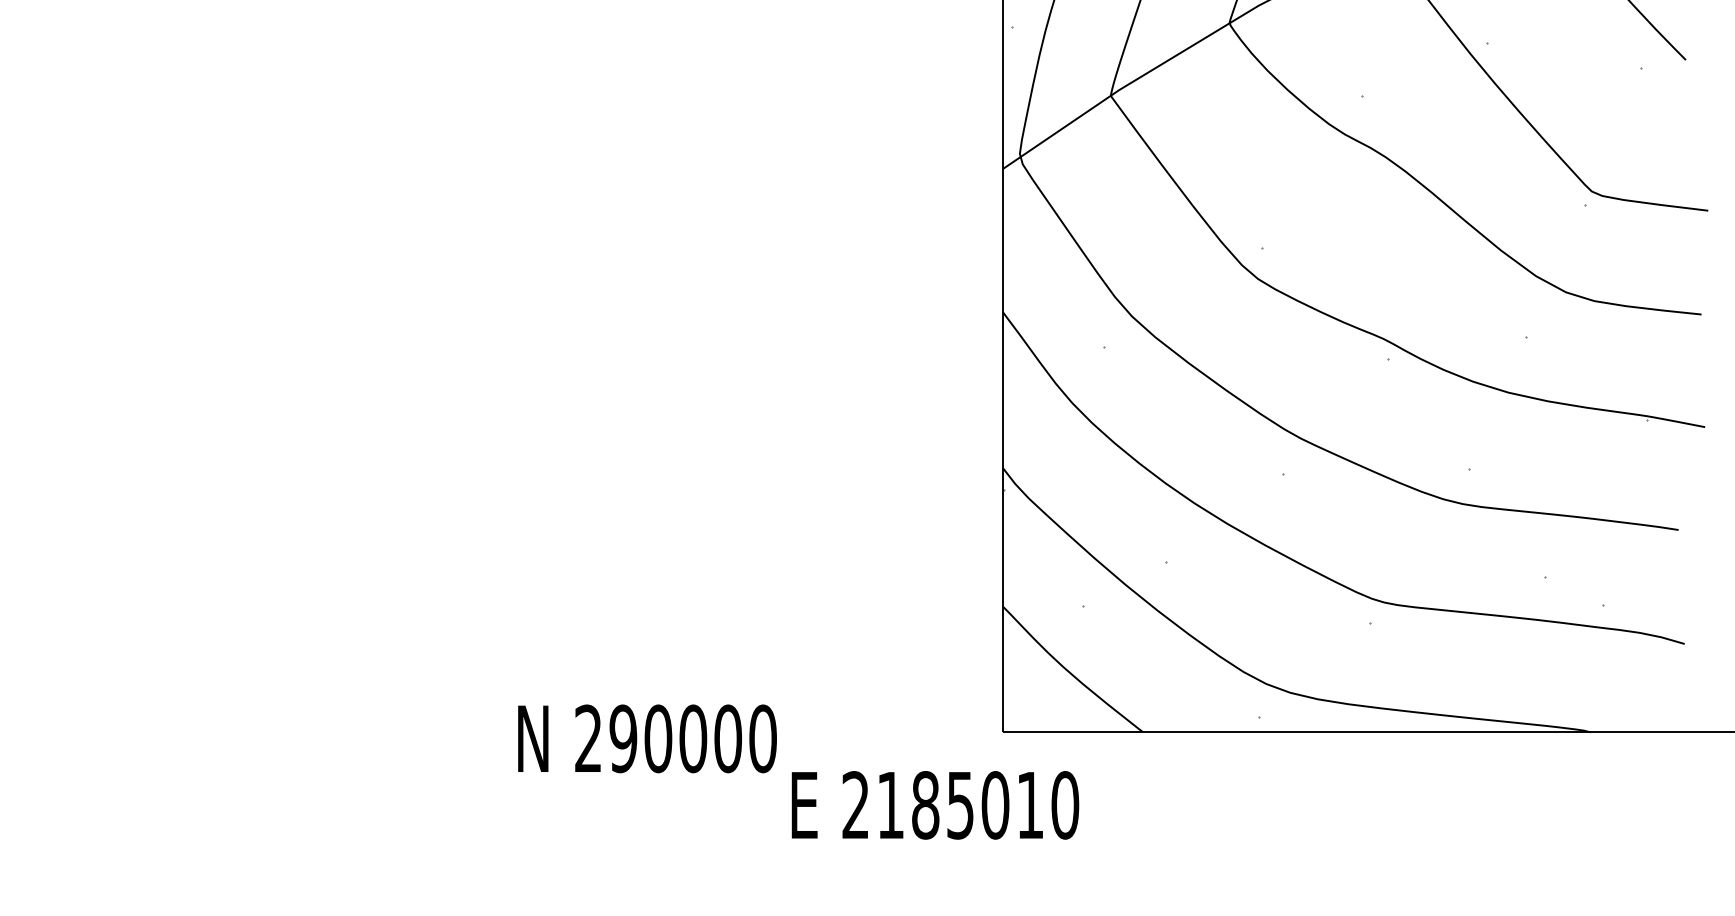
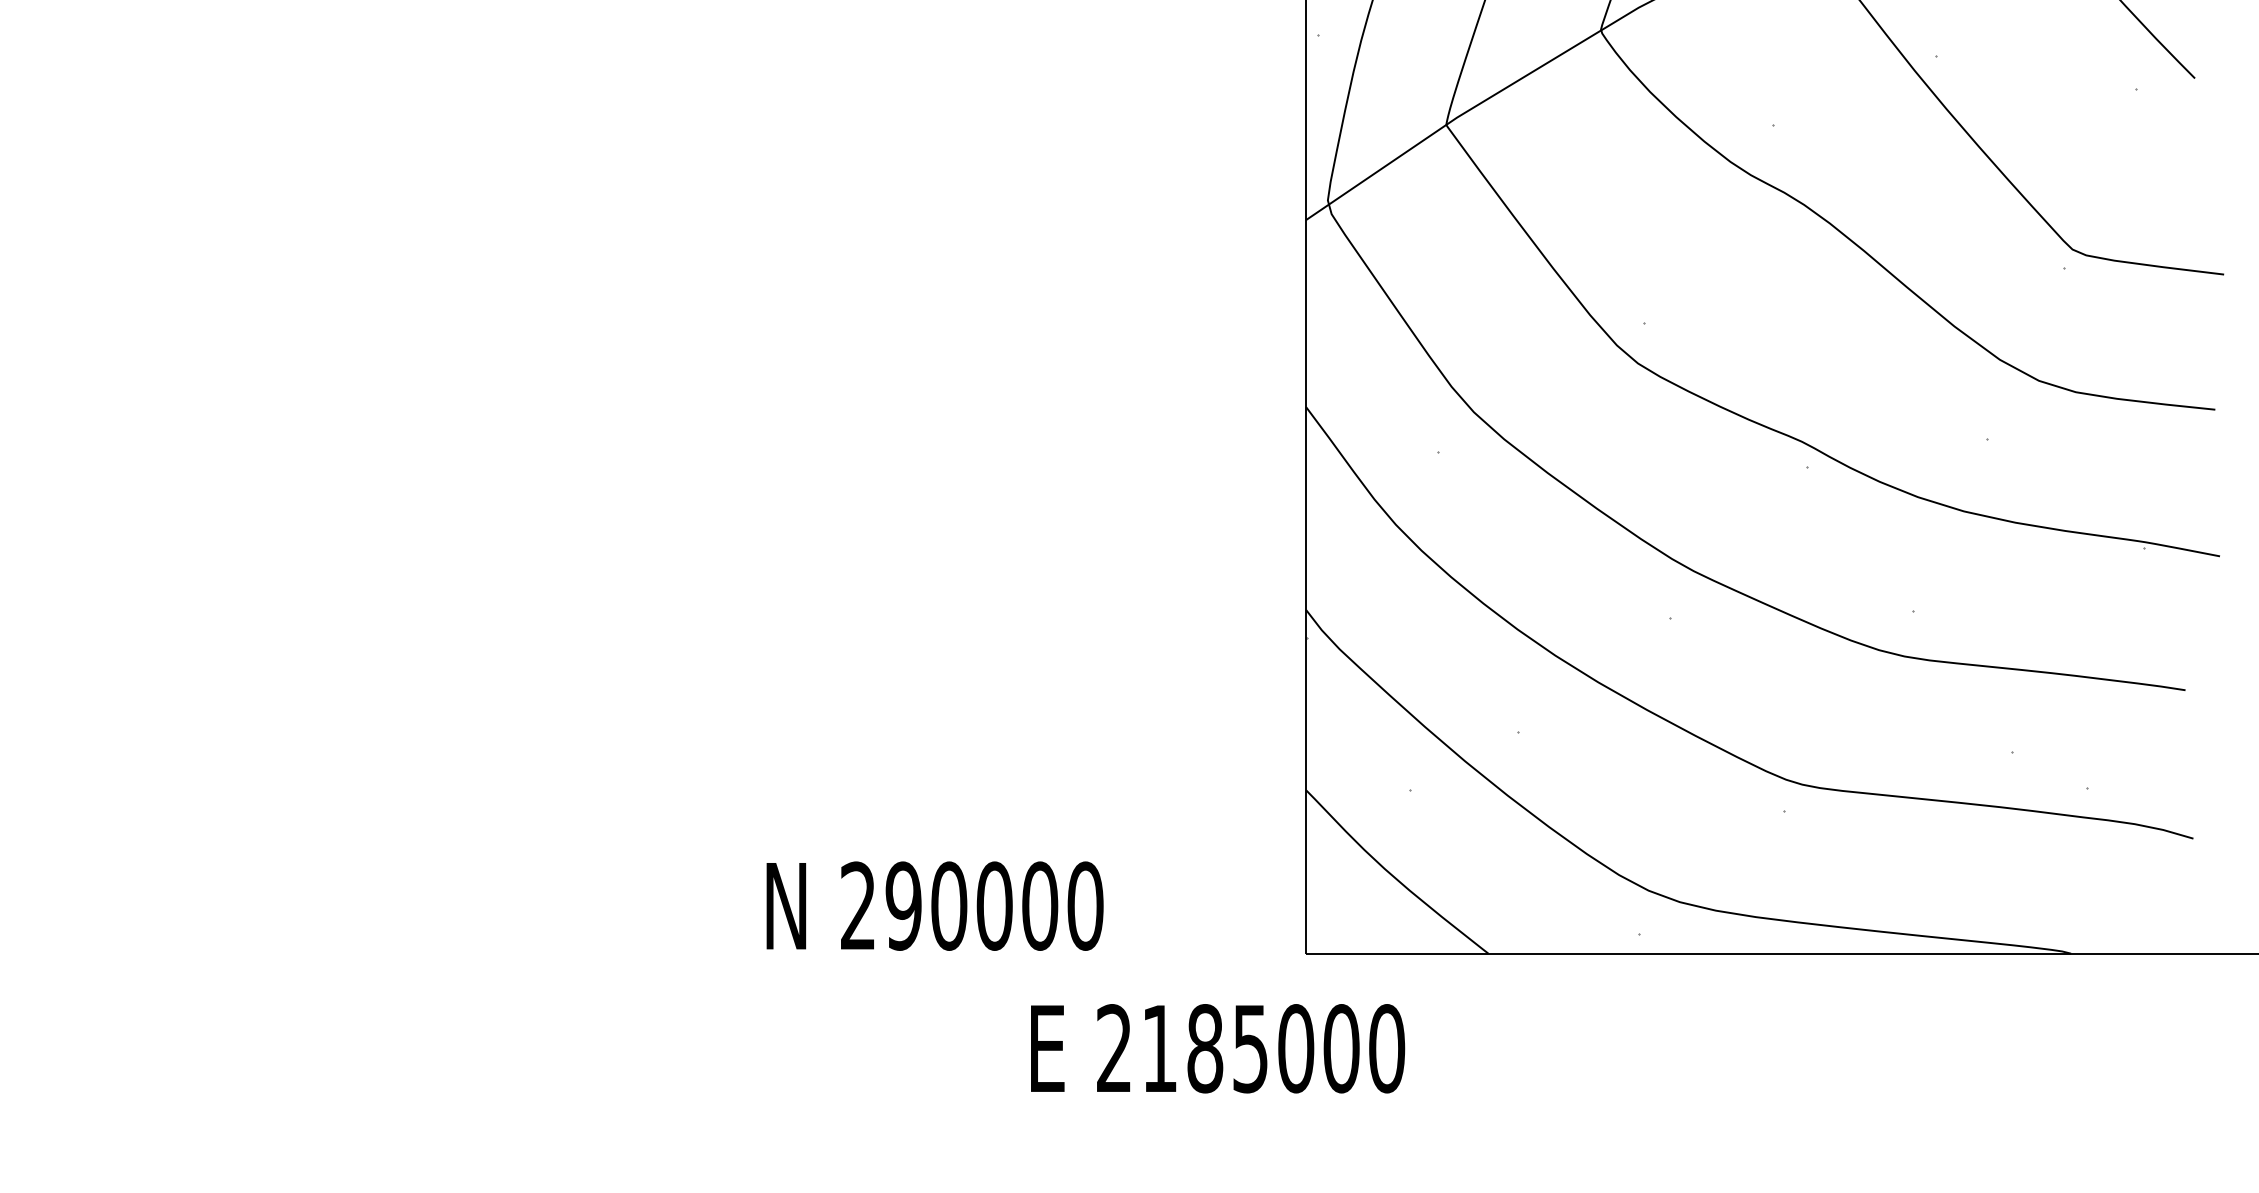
text: (647, 738) -> (934, 905), moved
text: (1030, 805) -> (1341, 1048), 2185010 -> 2185000

